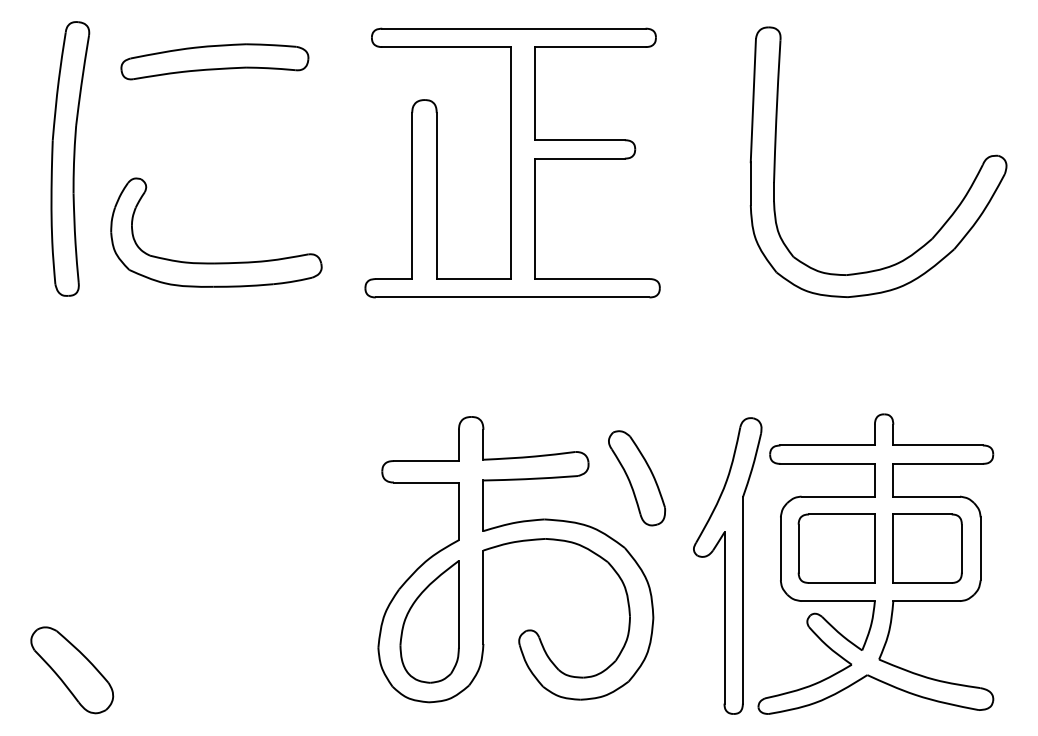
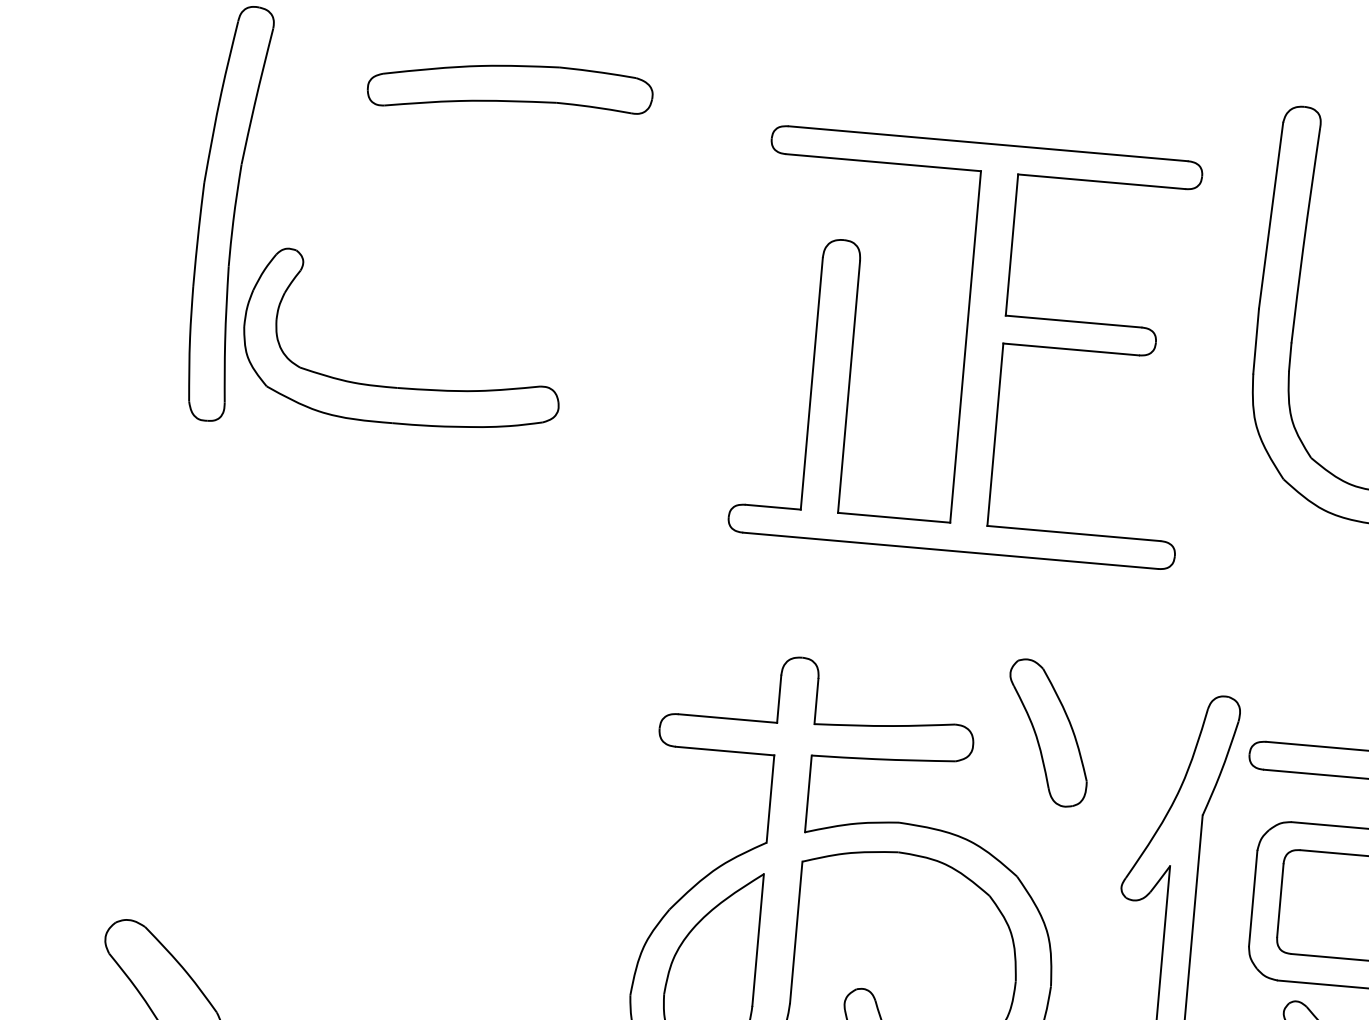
part: (214, 61) -> (509, 89), moved
part: (512, 162) -> (968, 346), moved
part: (216, 262) -> (399, 386), moved
part: (637, 478) -> (1048, 733), moved

